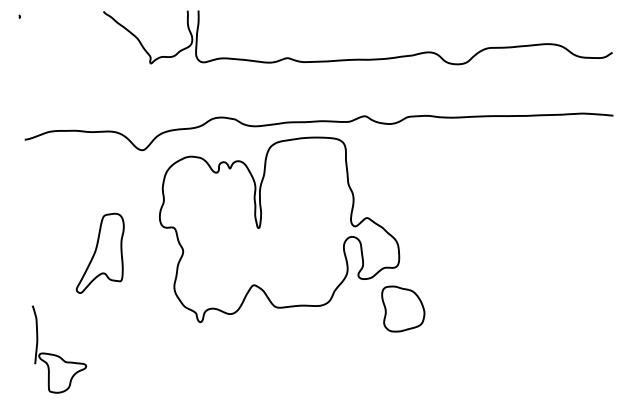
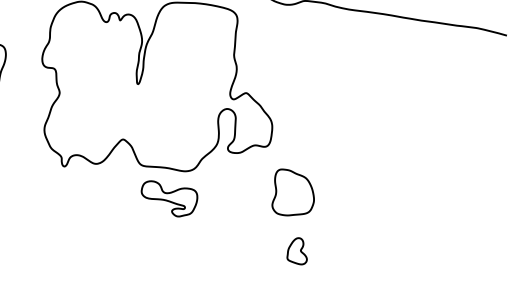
part: (403, 308) -> (294, 193), moved
part: (309, 336) -> (169, 199), added
part: (445, 363) -> (298, 250), added

